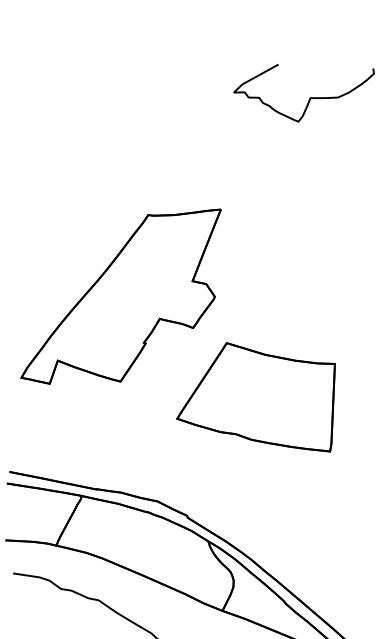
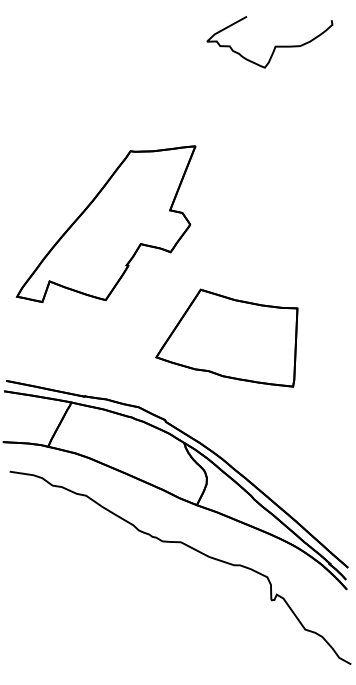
part: (255, 396) -> (226, 337), moved

